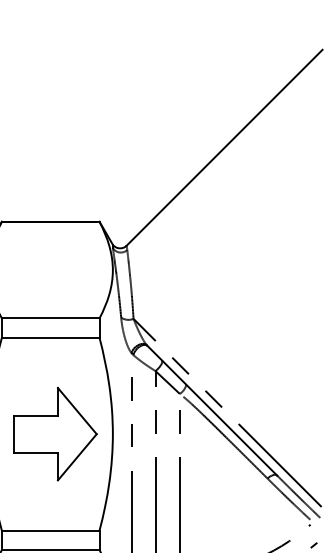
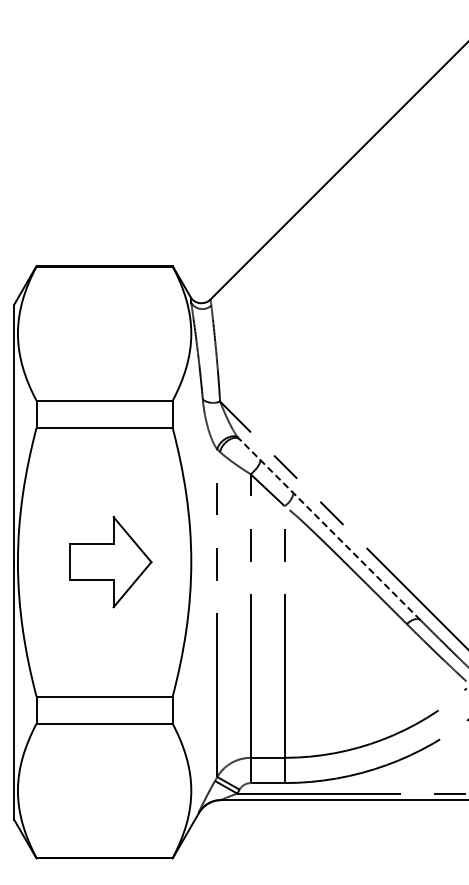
line: (212, 410) -> (329, 529), solid -> dashed
part: (54, 433) -> (110, 561), size x0.7

